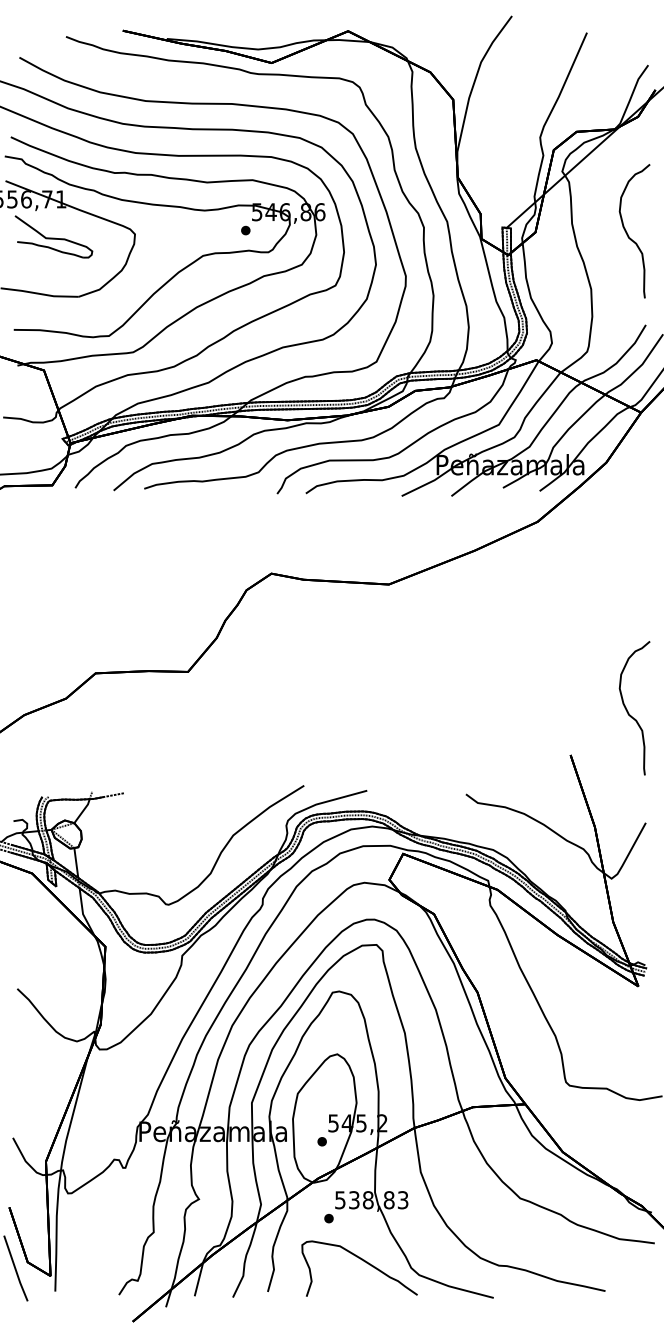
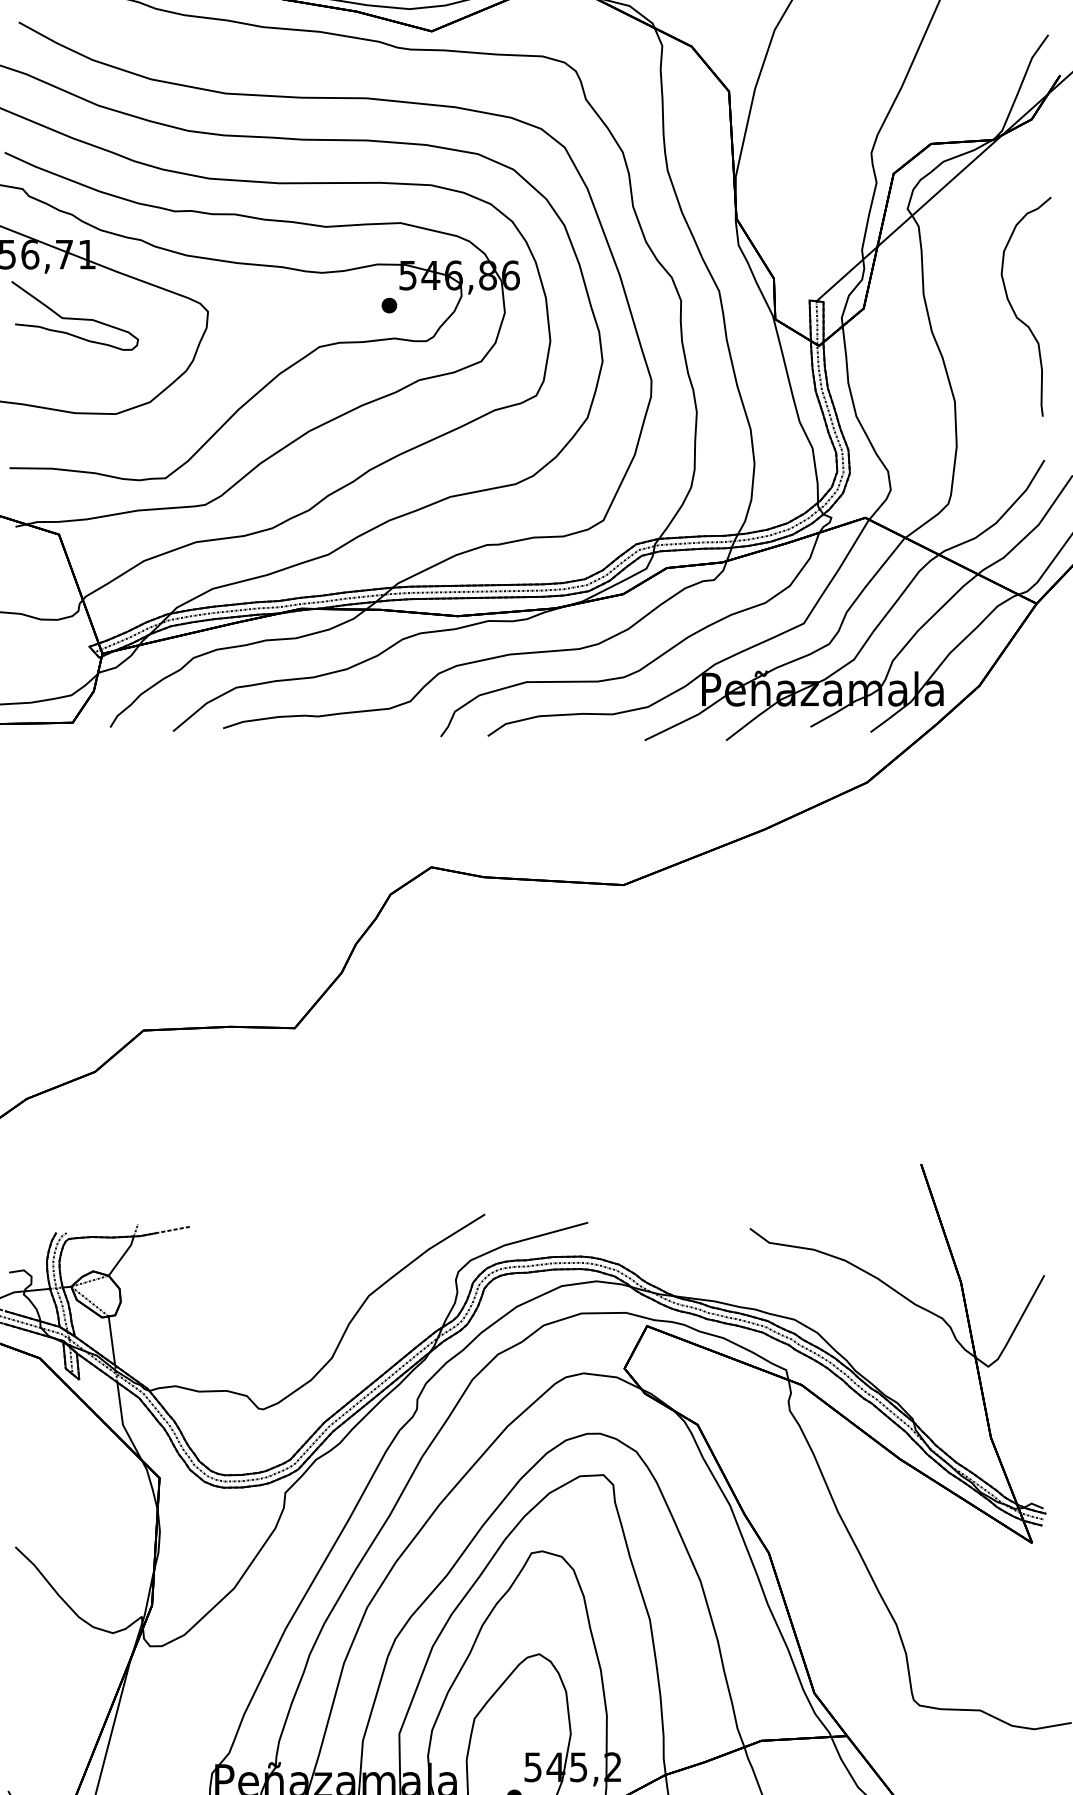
curve: (628, 711) -> (1015, 1092), removed

